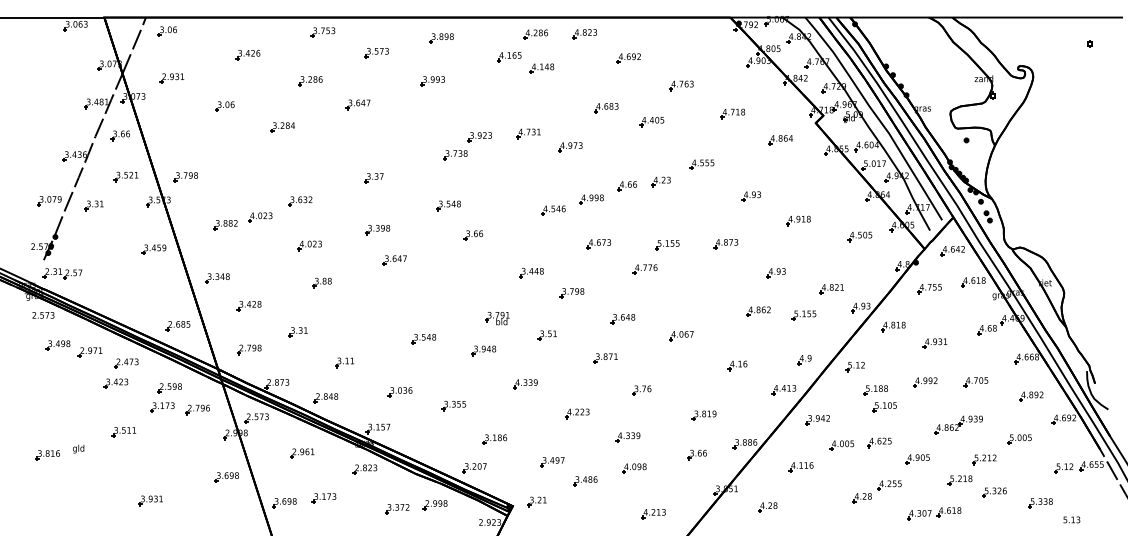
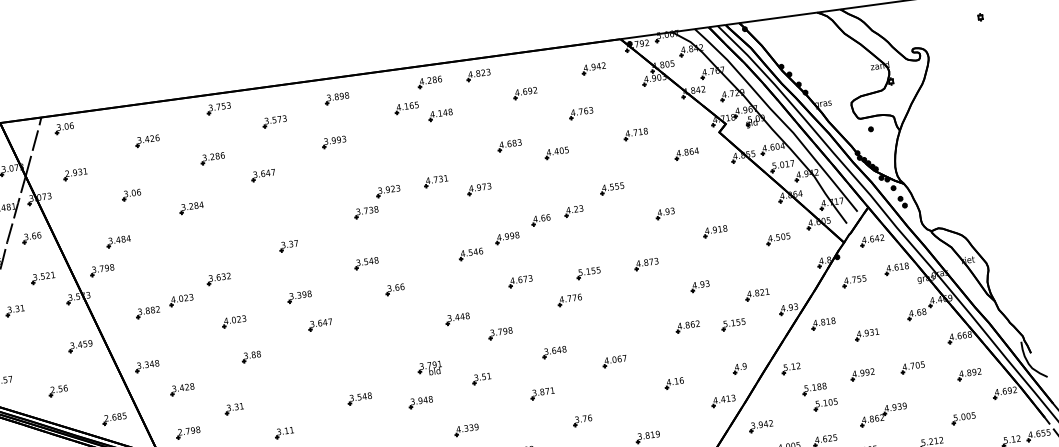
part: (699, 43) -> (593, 69), added
part: (205, 150) -> (118, 241), added
part: (125, 290) -> (57, 390), added
part: (958, 424) -> (883, 414), moved

